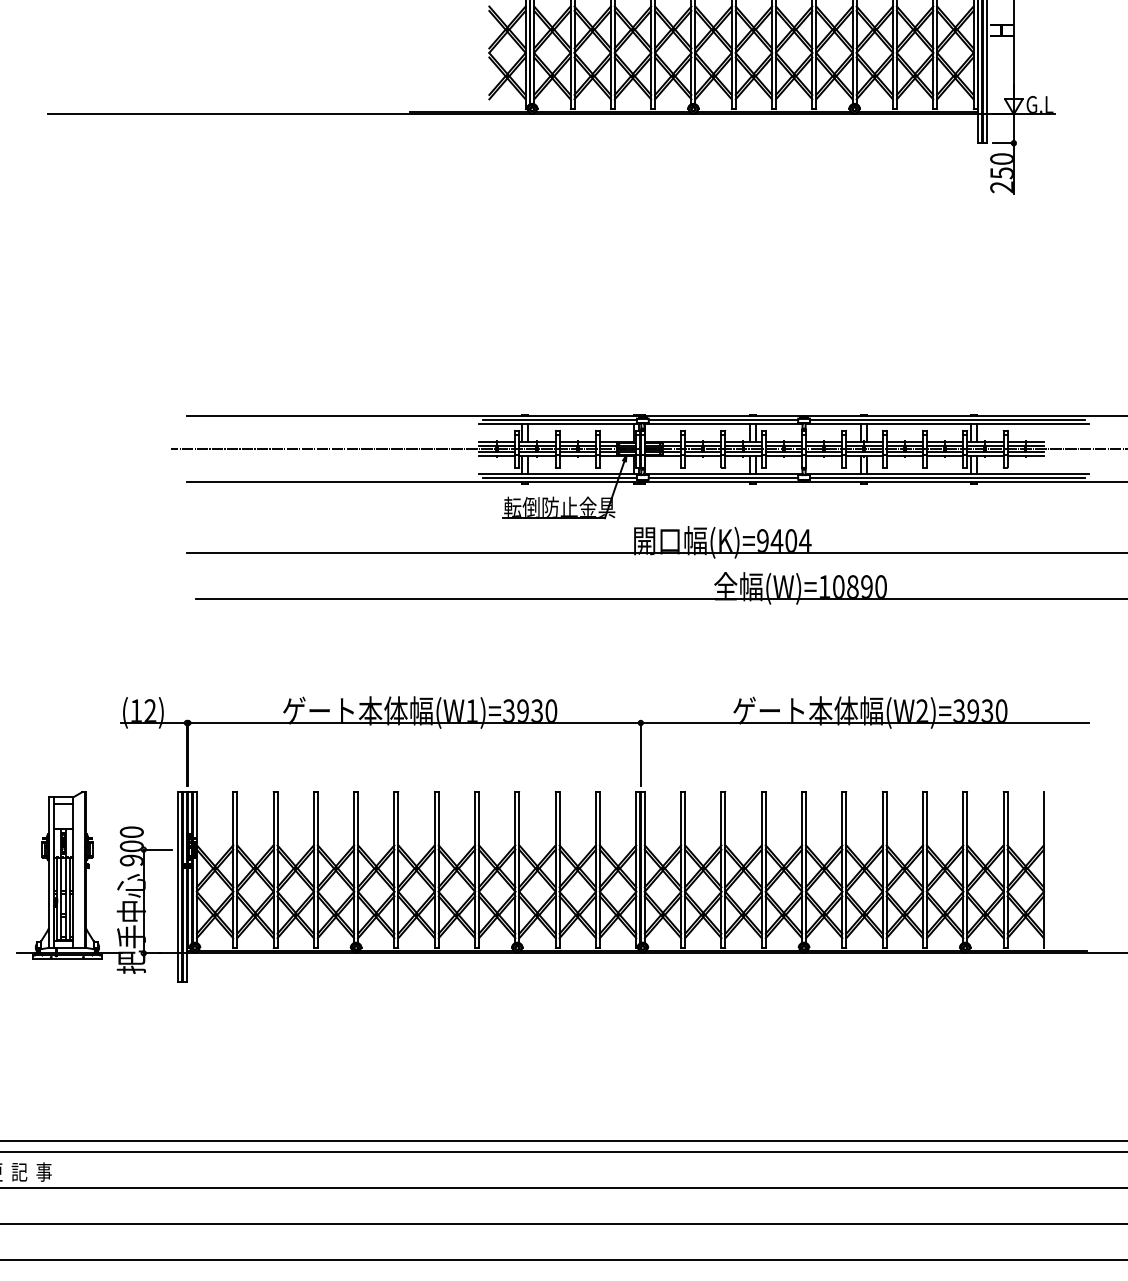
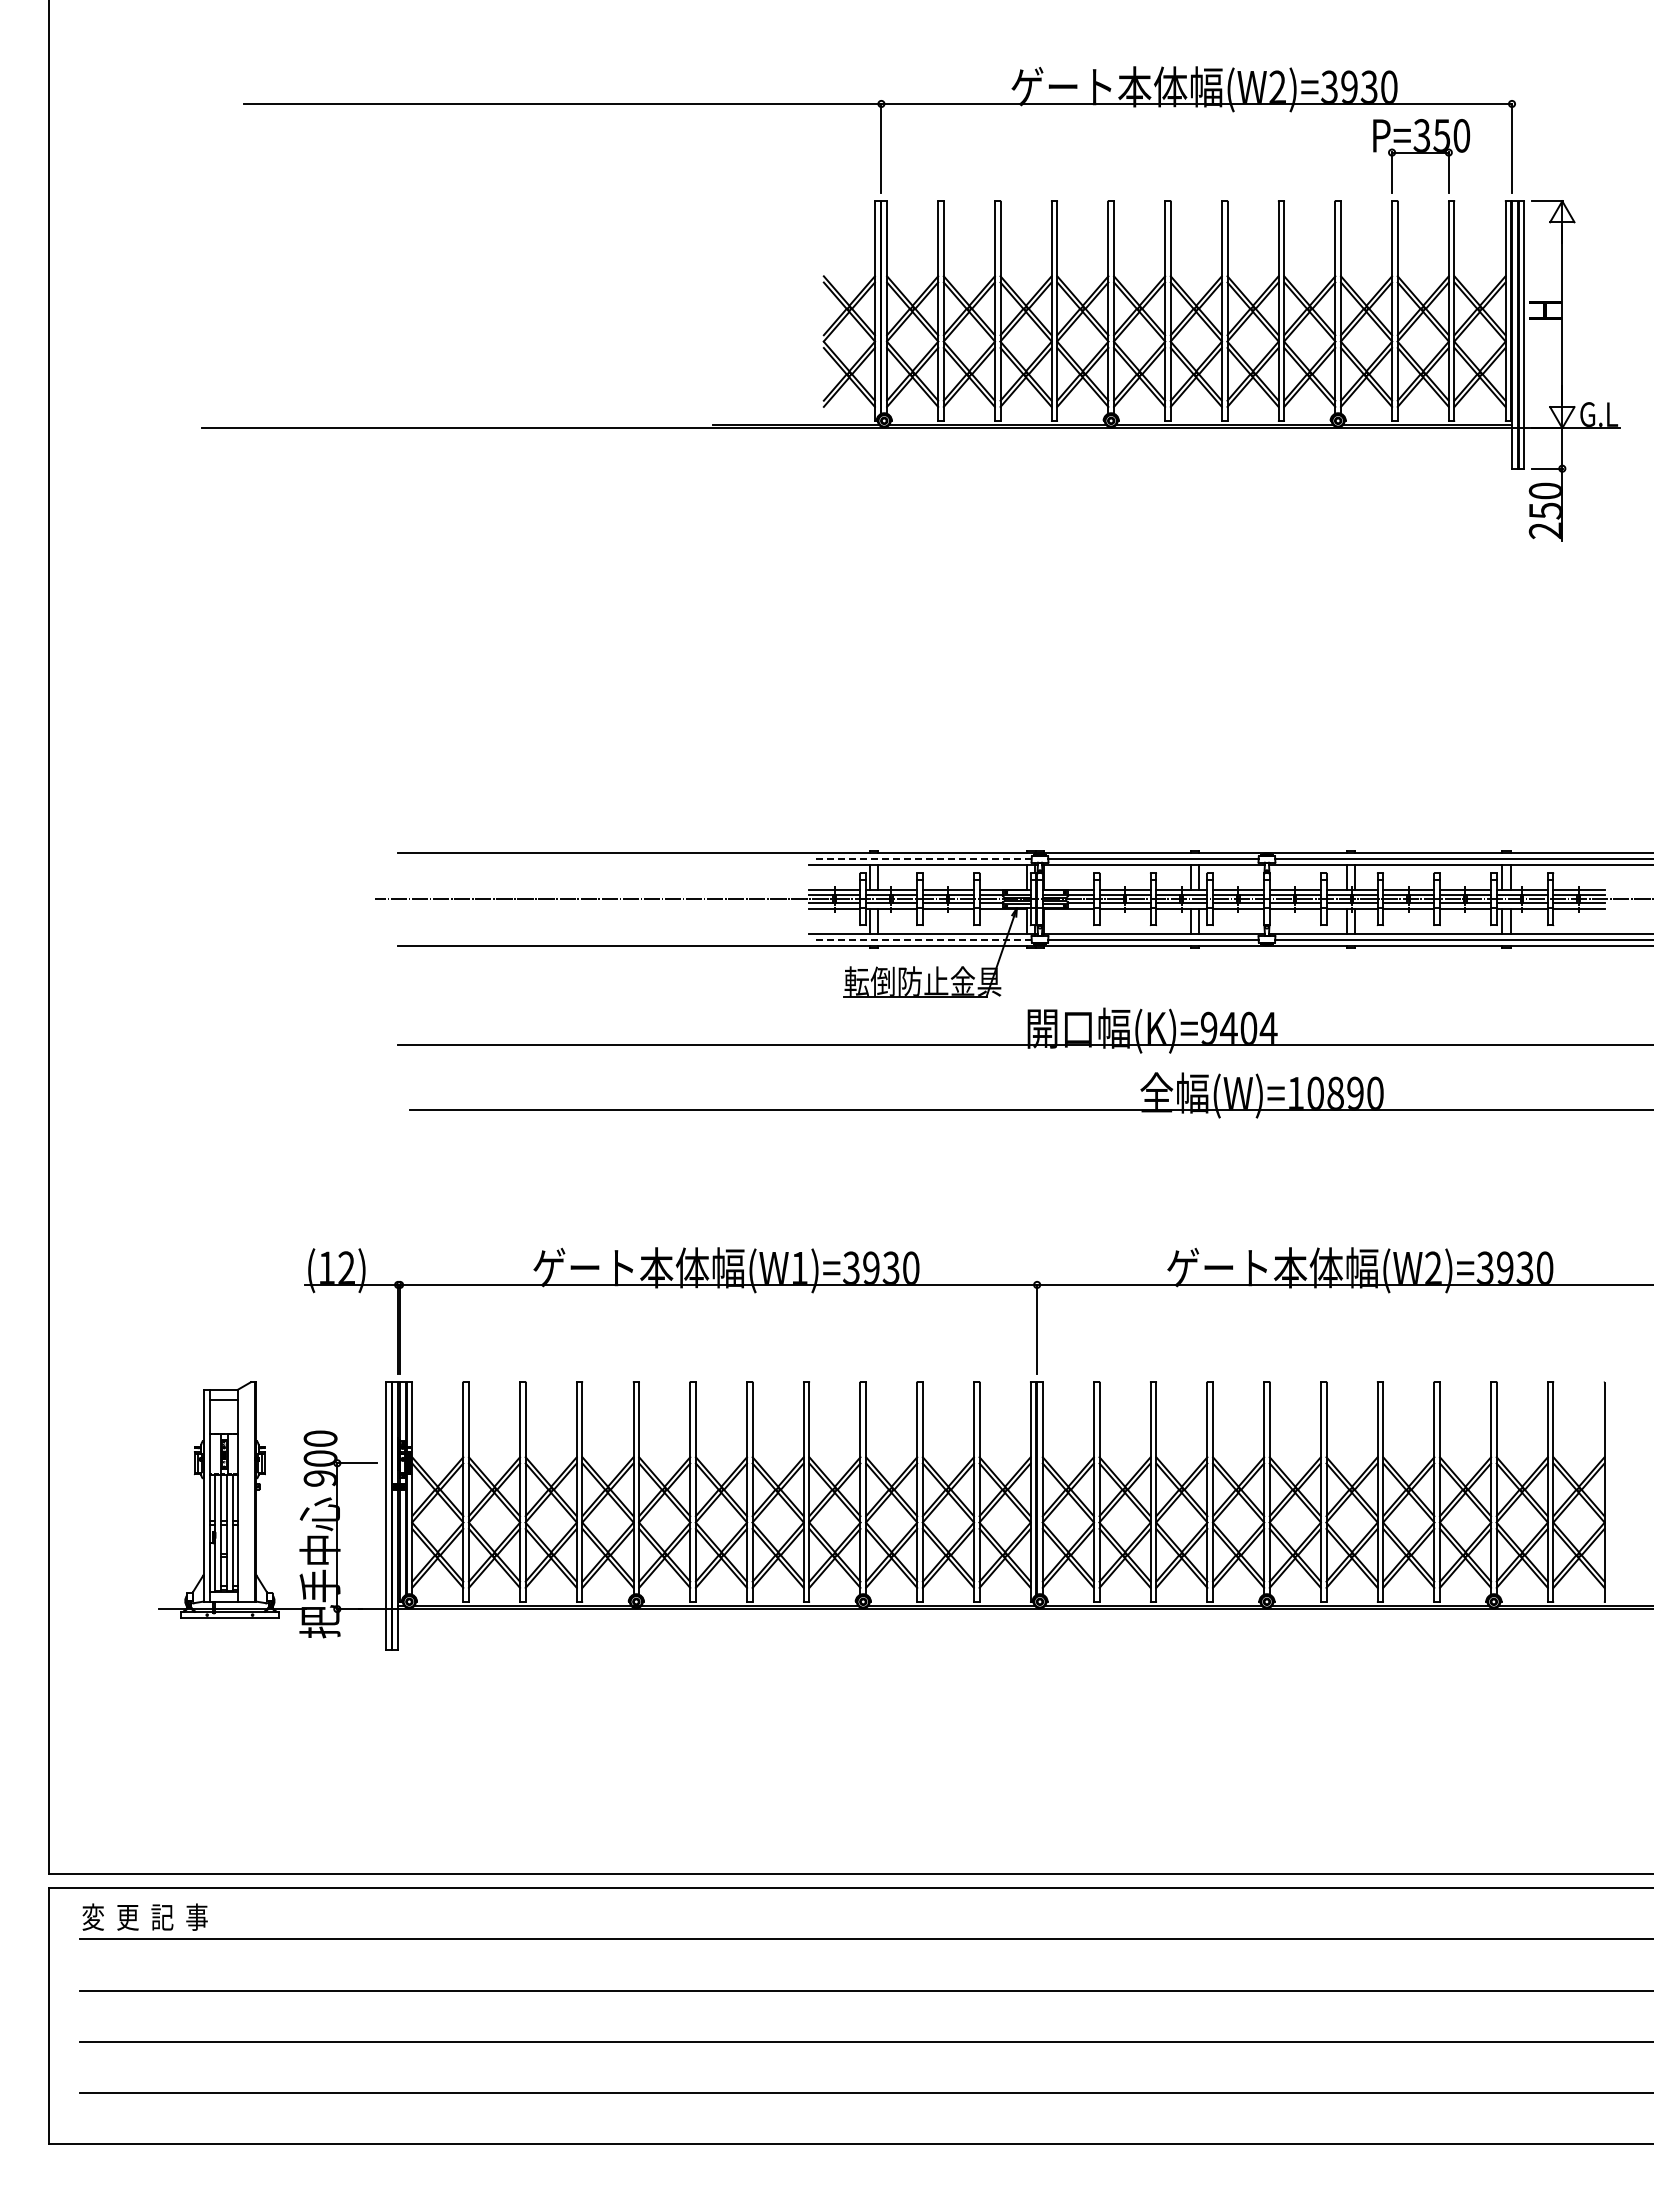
line: (559, 420) -> (922, 858), solid -> dashed
line: (559, 477) -> (922, 939), solid -> dashed

